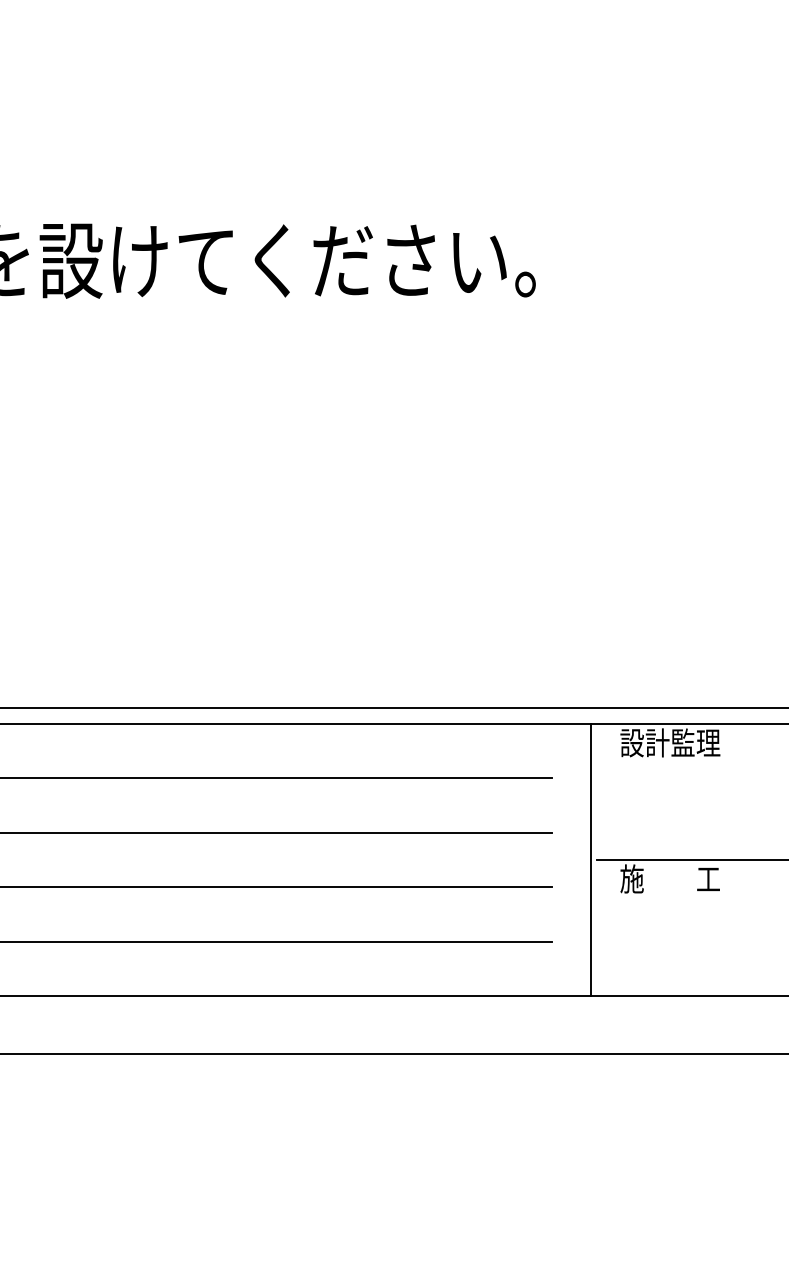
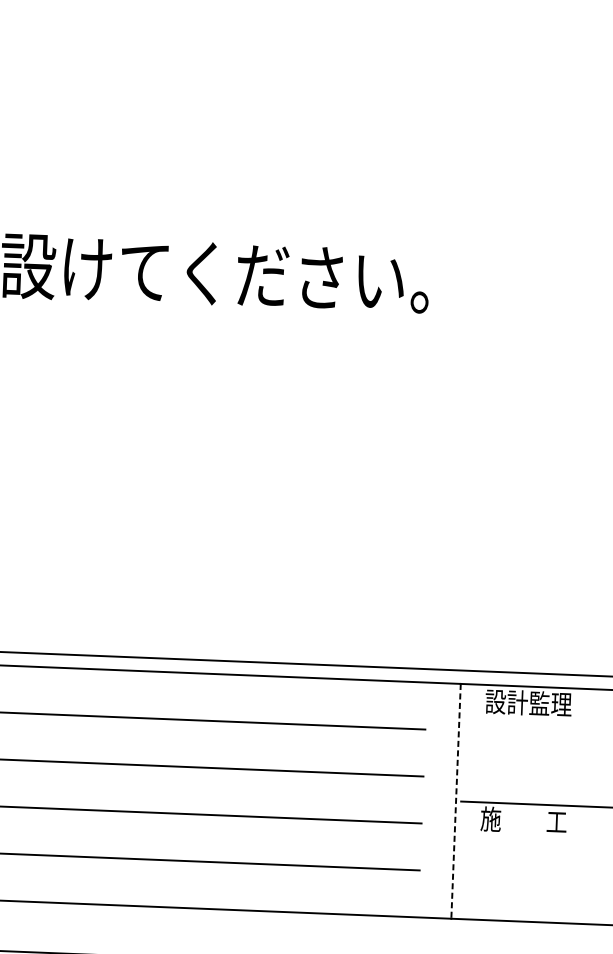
line: (590, 860) -> (455, 801), solid -> dashed

